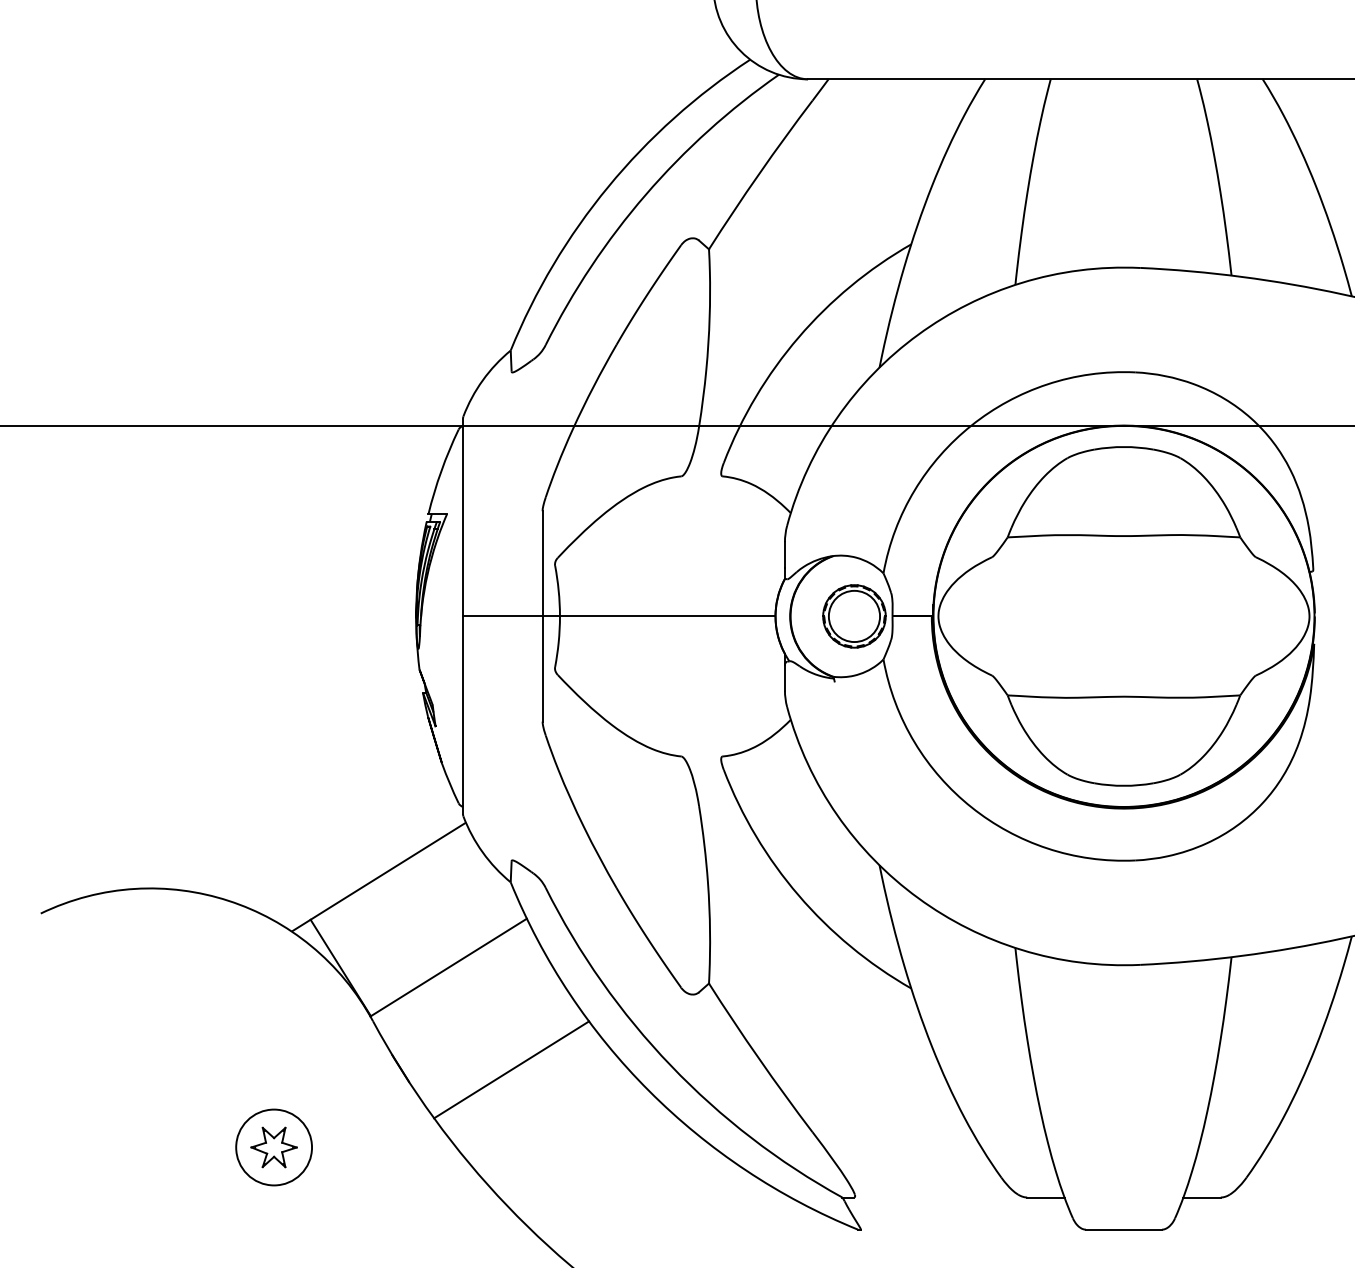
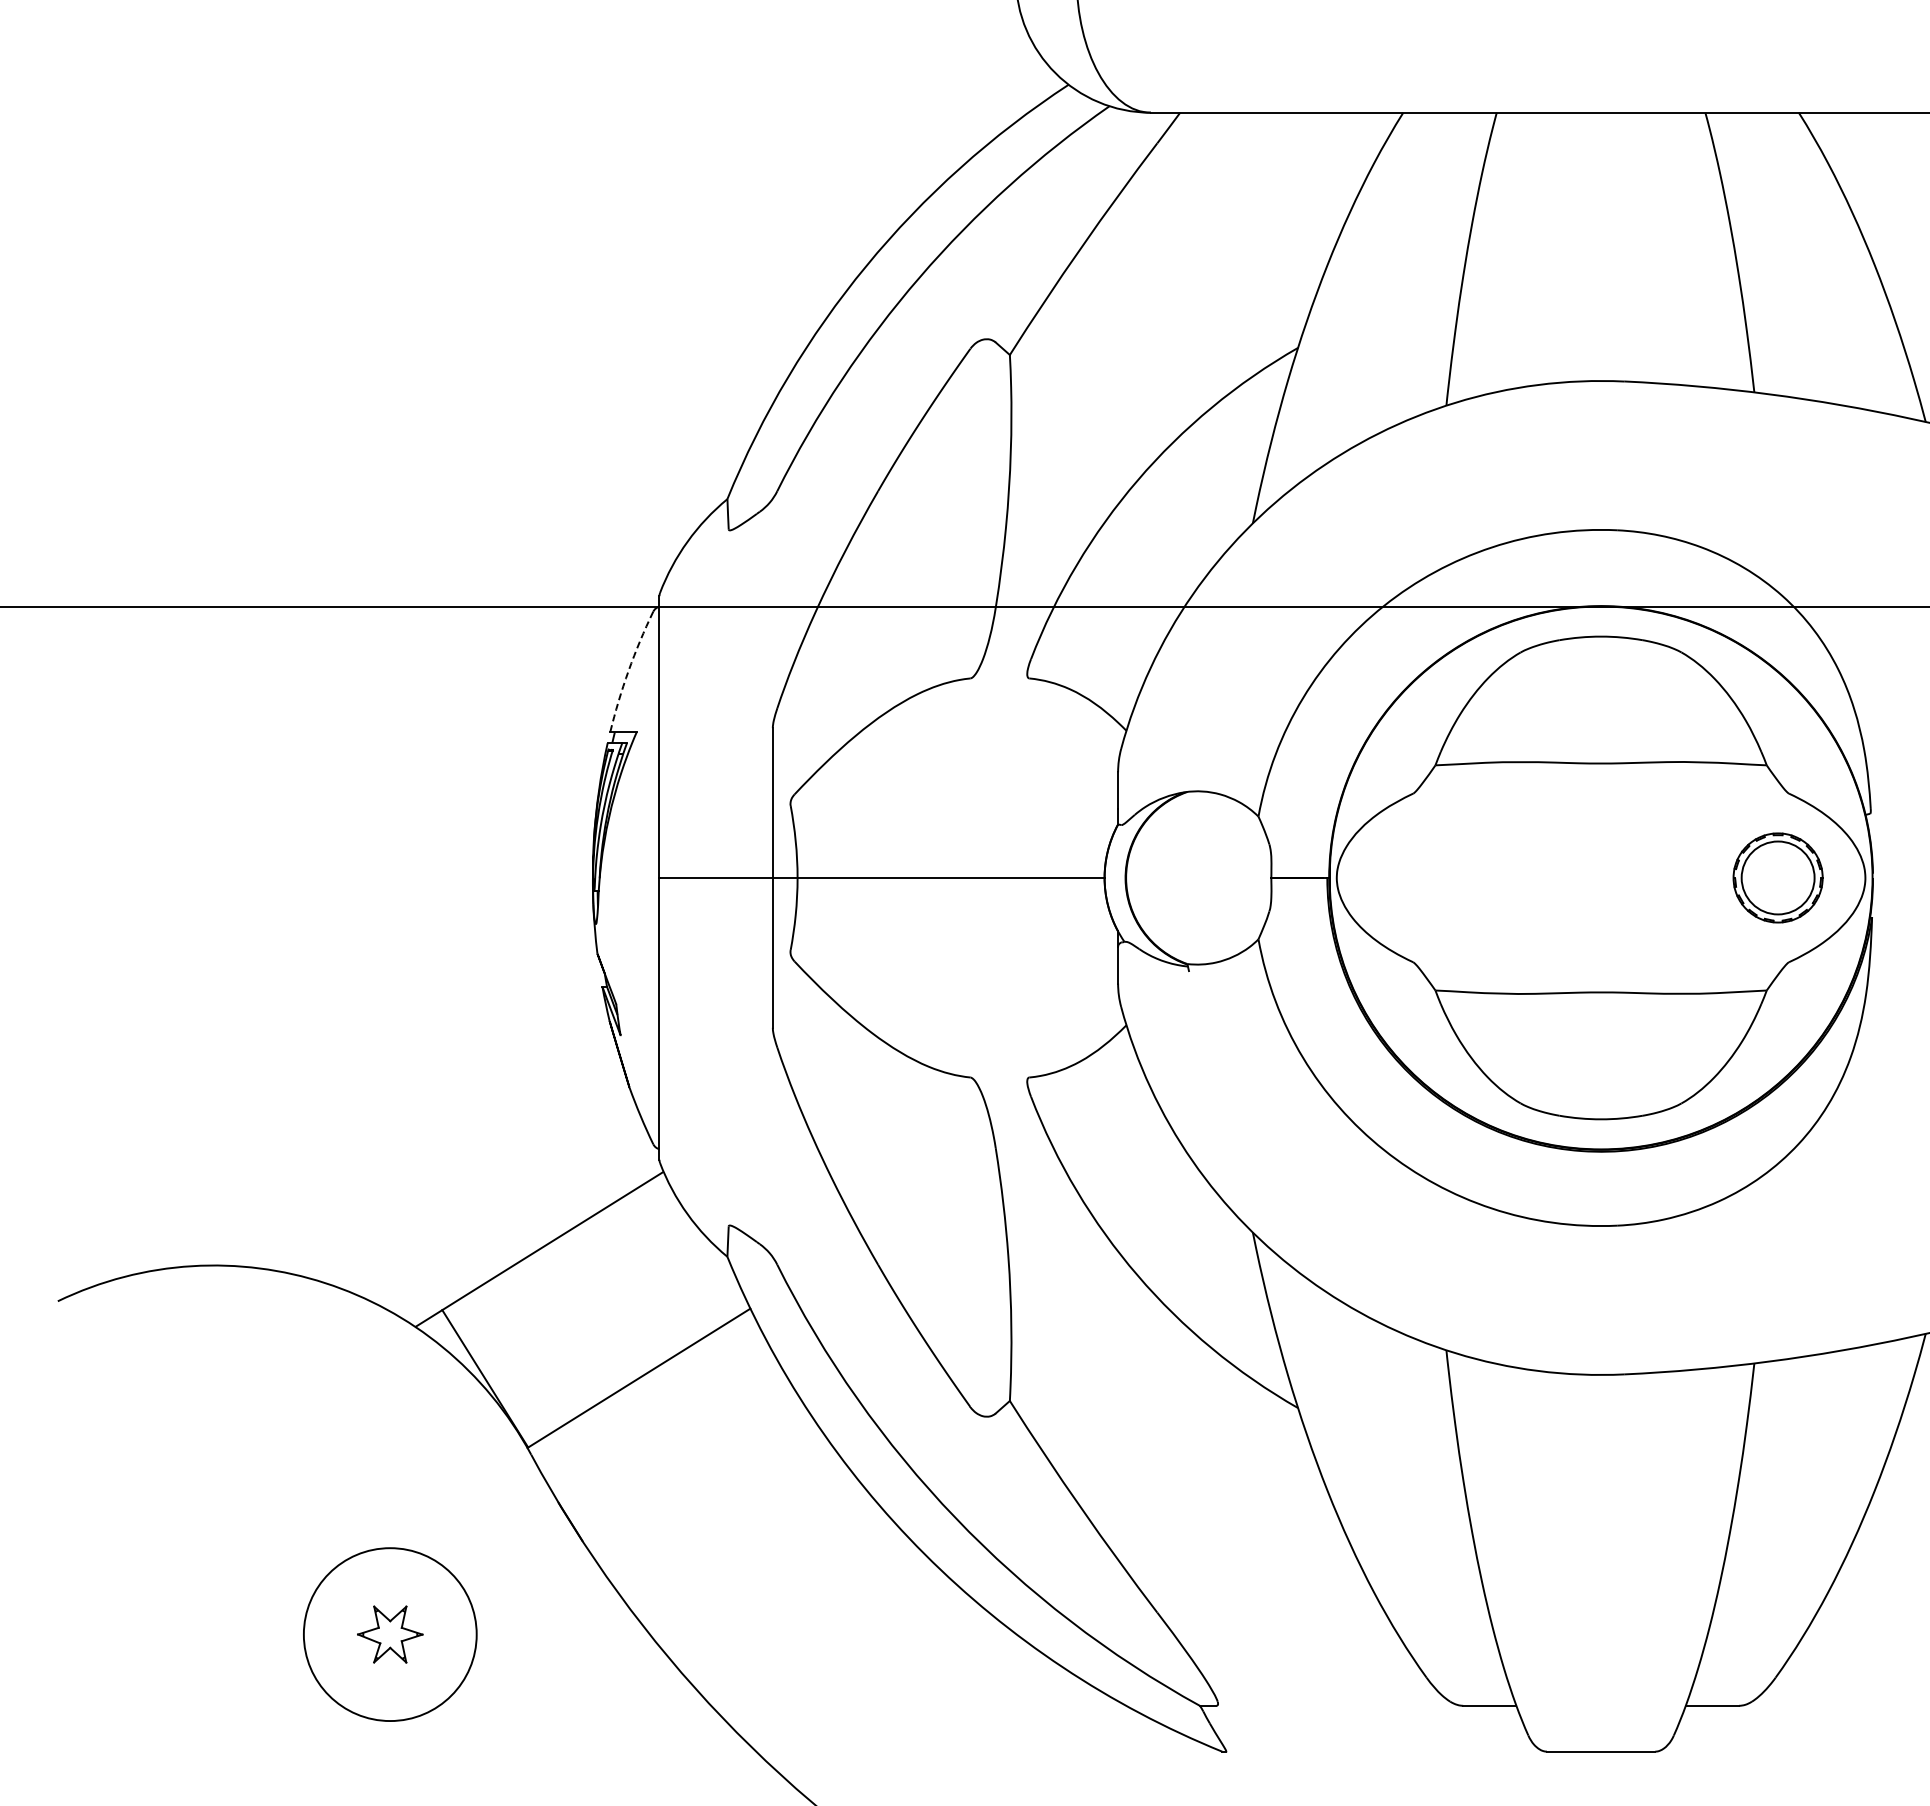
arc: (441, 470) -> (628, 670), solid -> dashed
part: (854, 616) -> (1777, 877), moved
line: (511, 1069) -> (728, 1523), removed
circle: (274, 1147) -> (390, 1634), size x1.6

